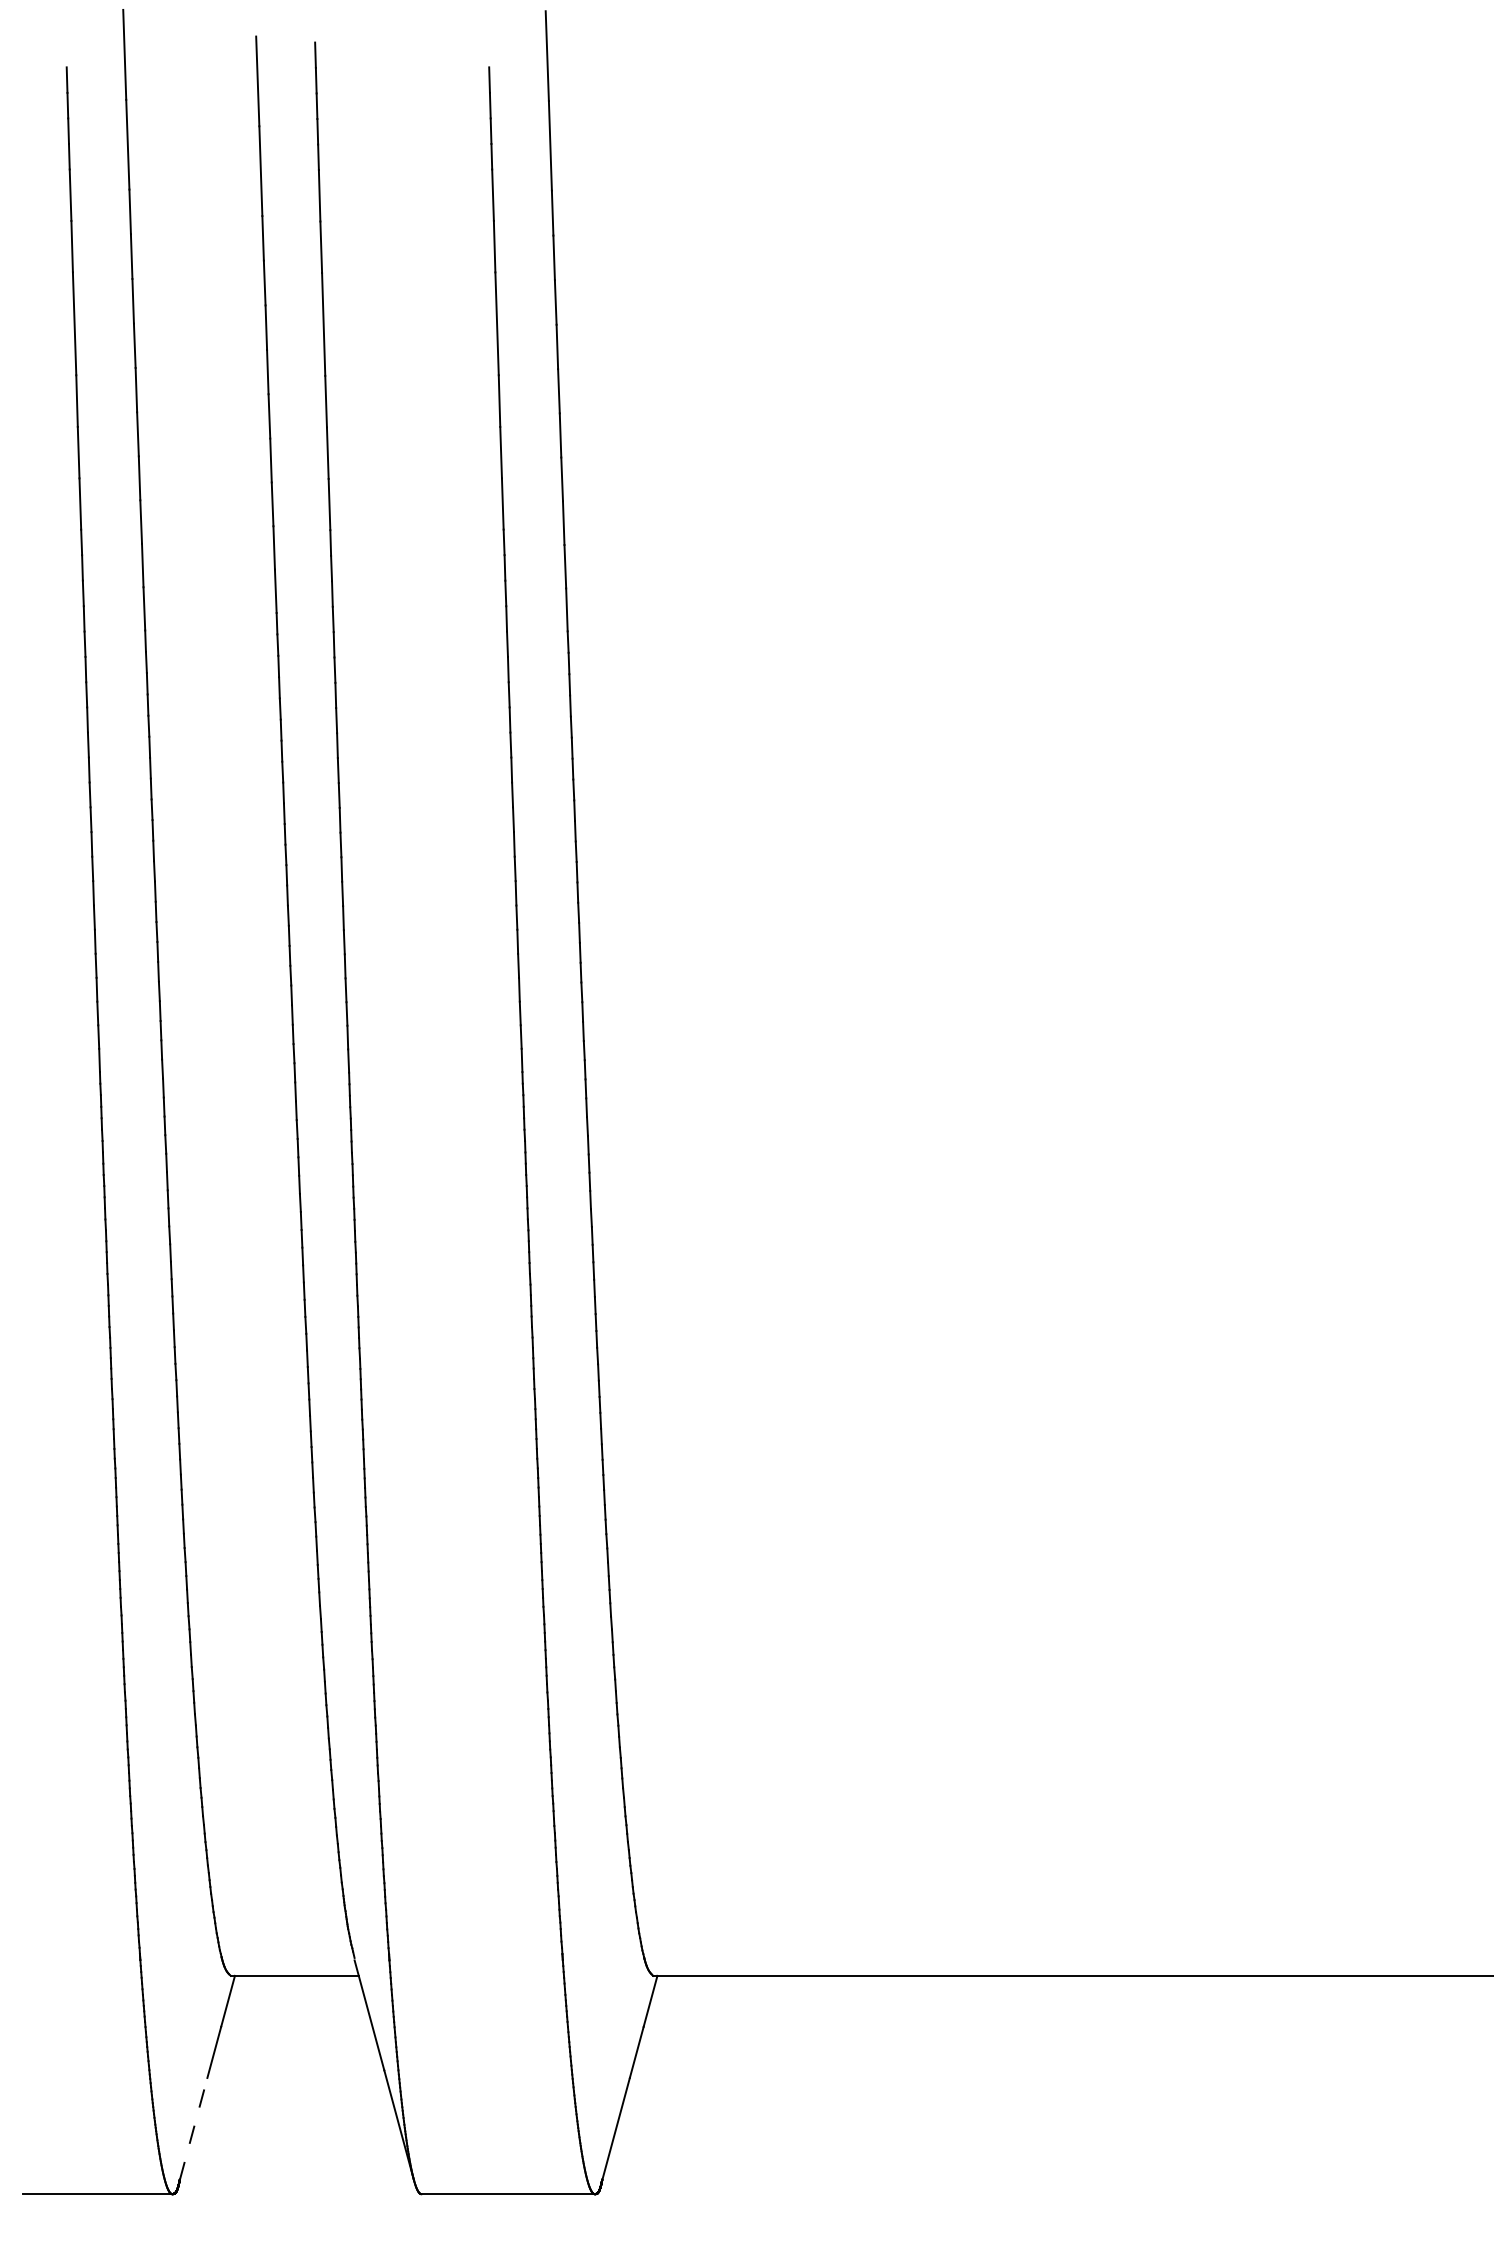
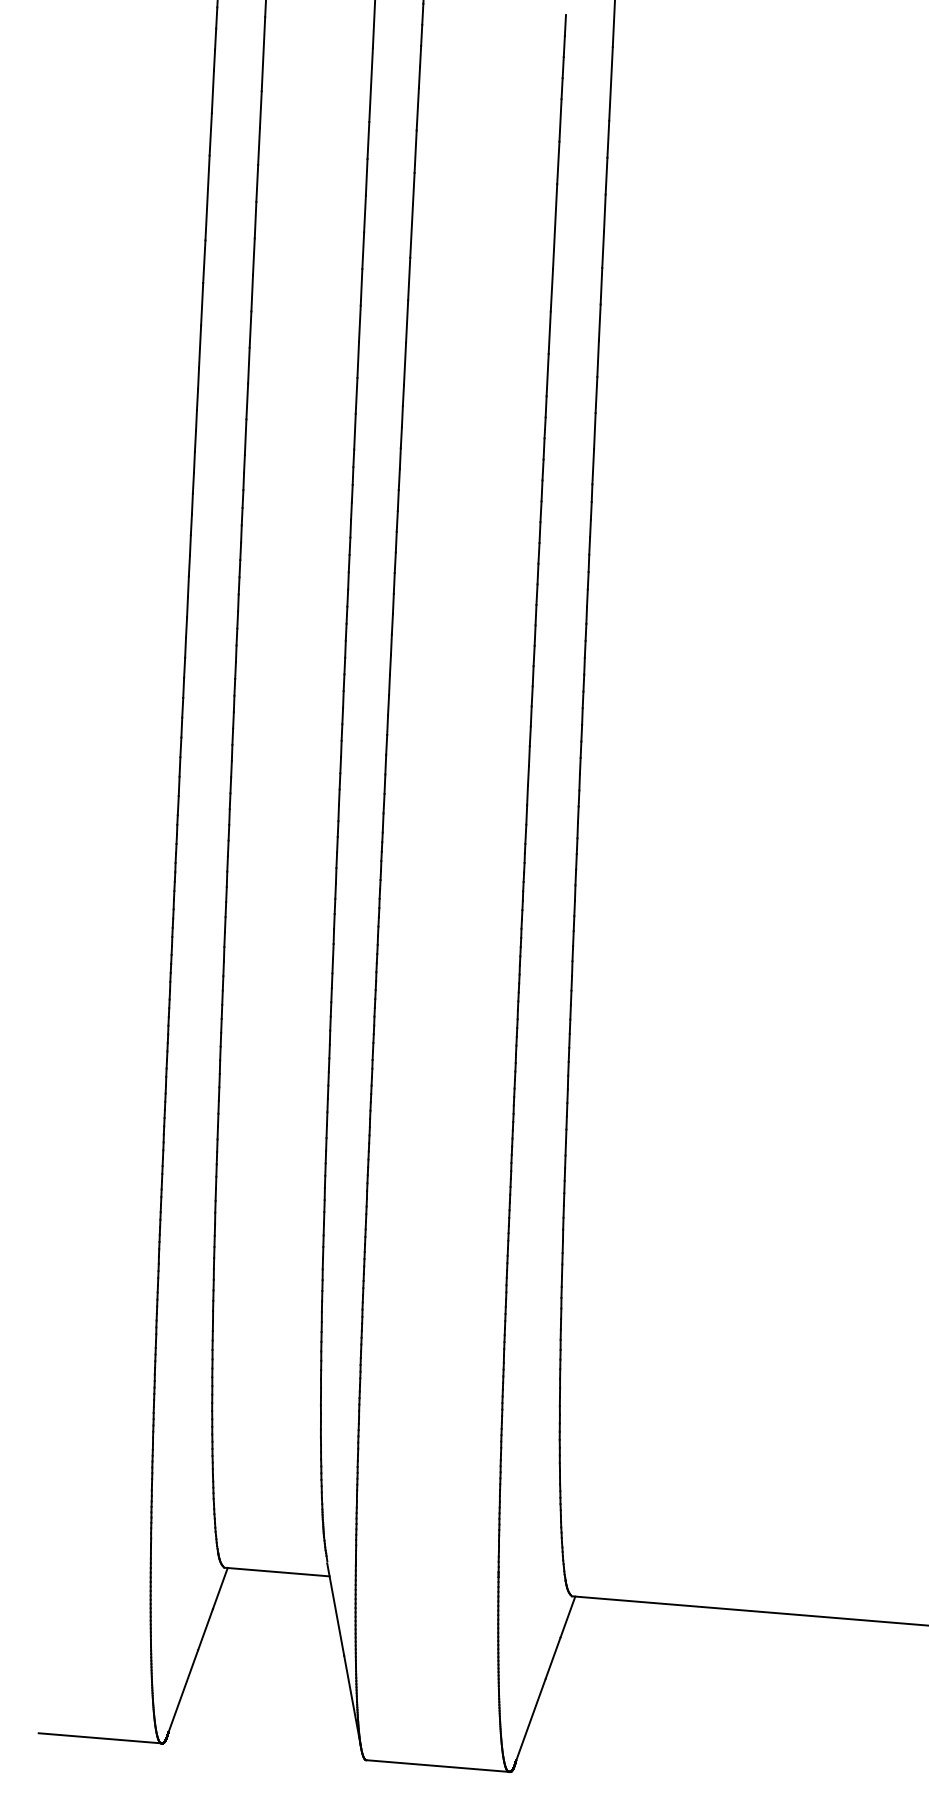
line: (193, 2129) -> (183, 1691), dashed -> solid

